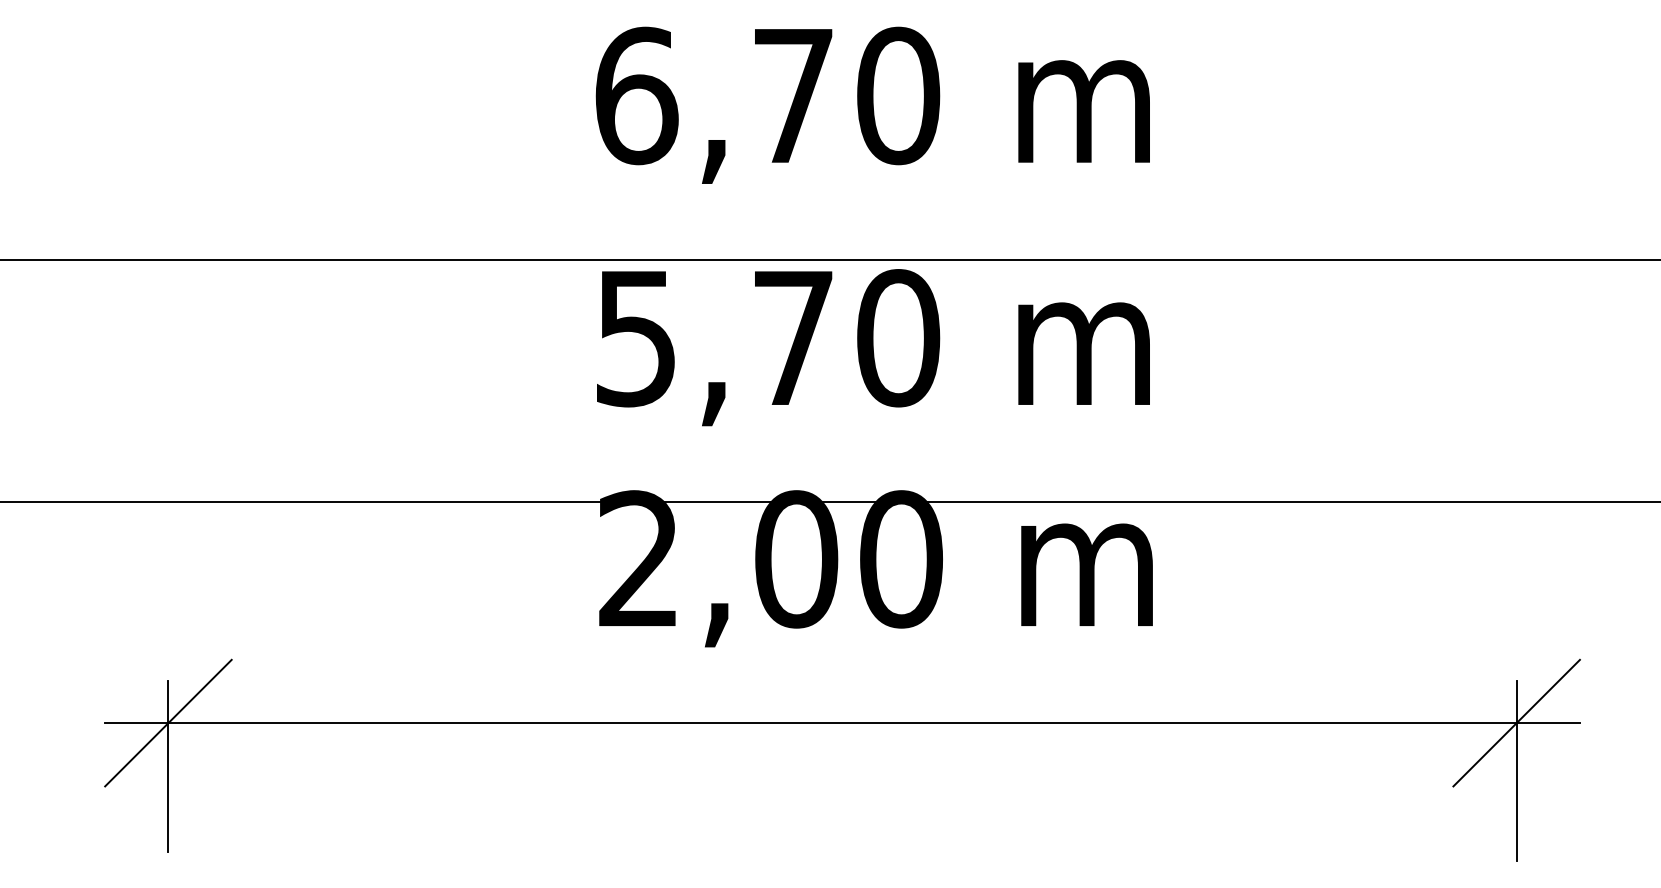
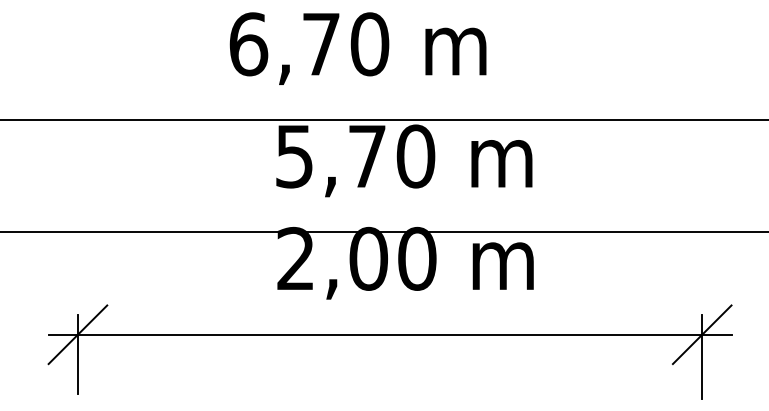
text: (871, 104) -> (357, 48), moved

